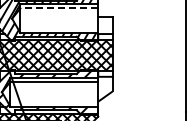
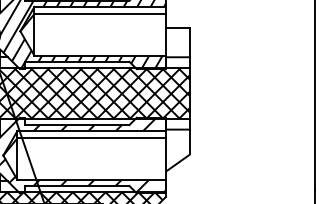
line: (59, 8) -> (100, 14), dashed -> solid

